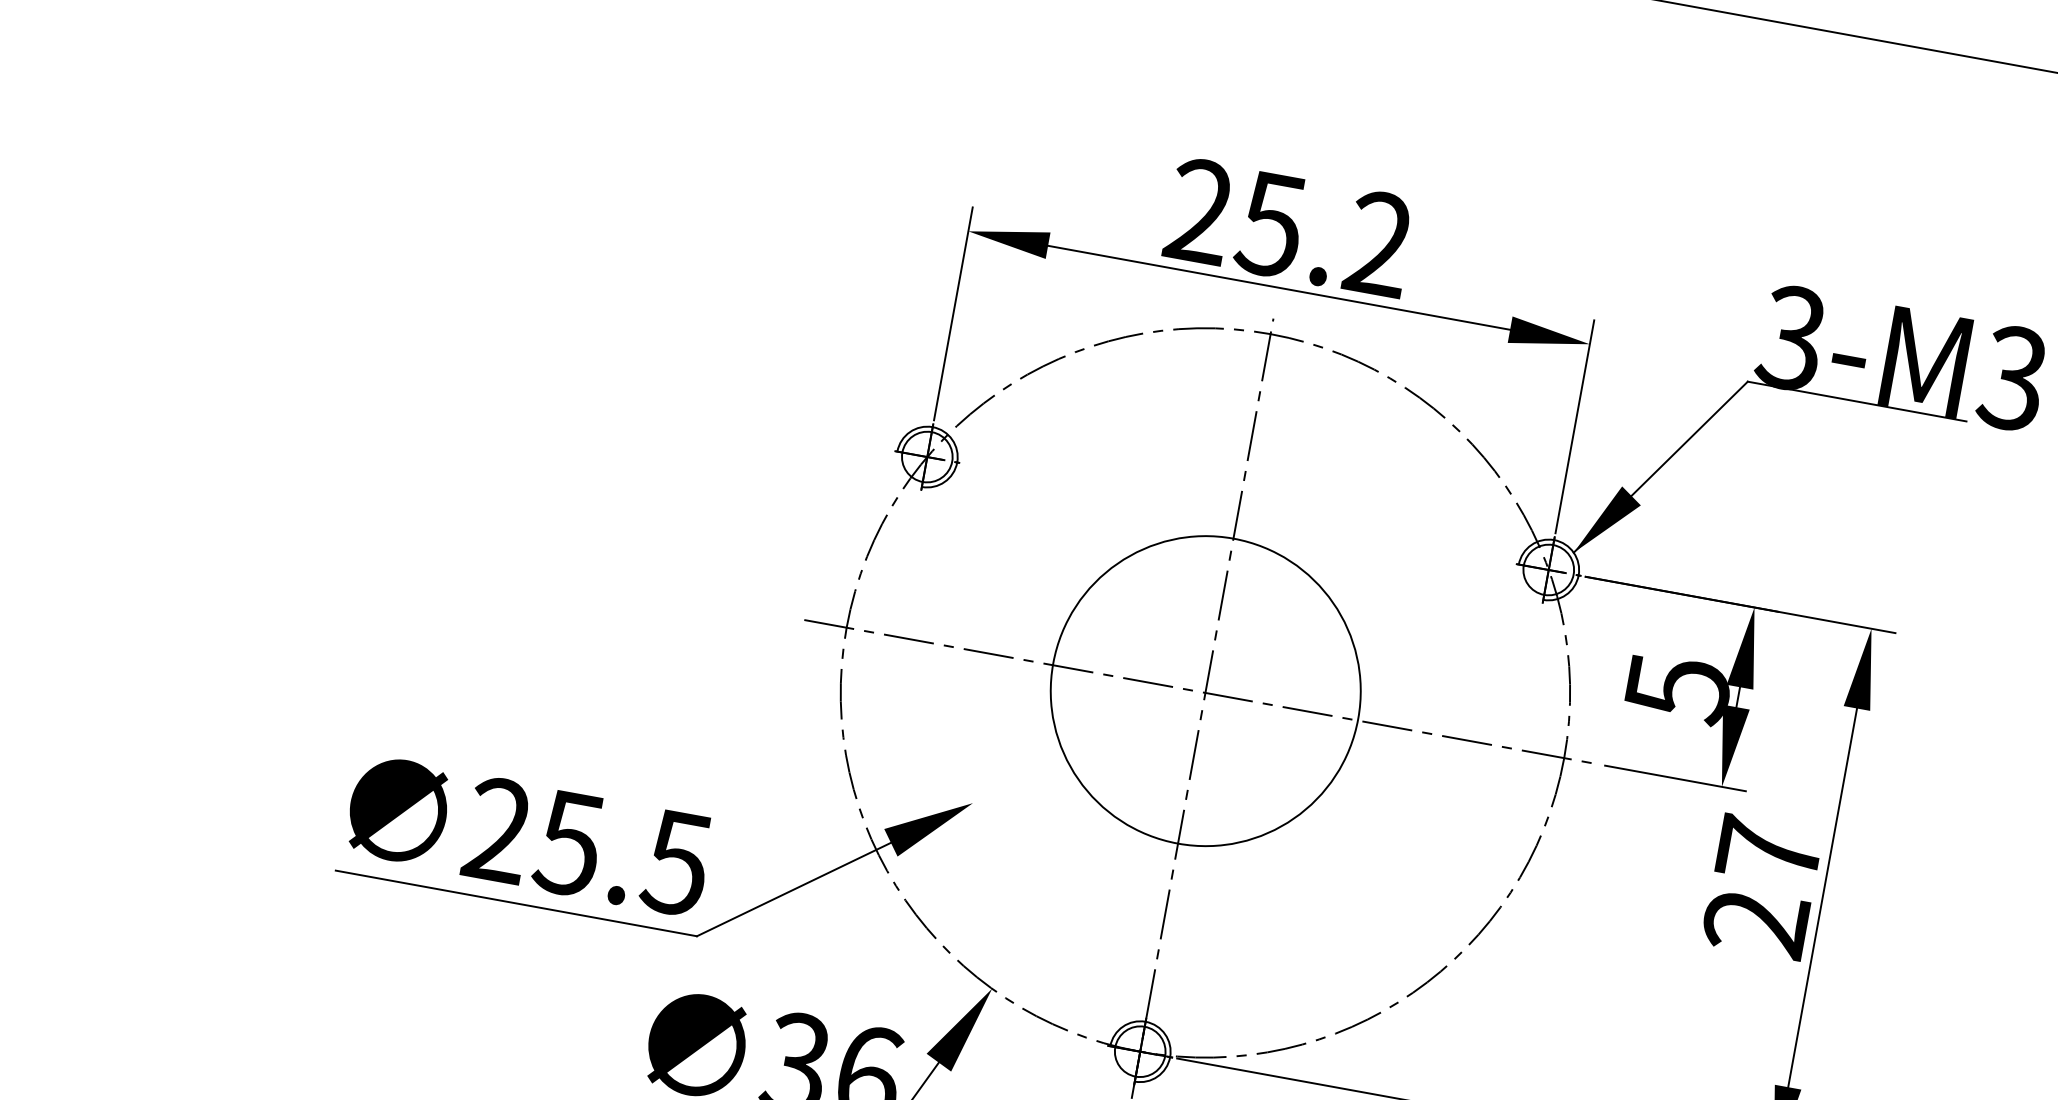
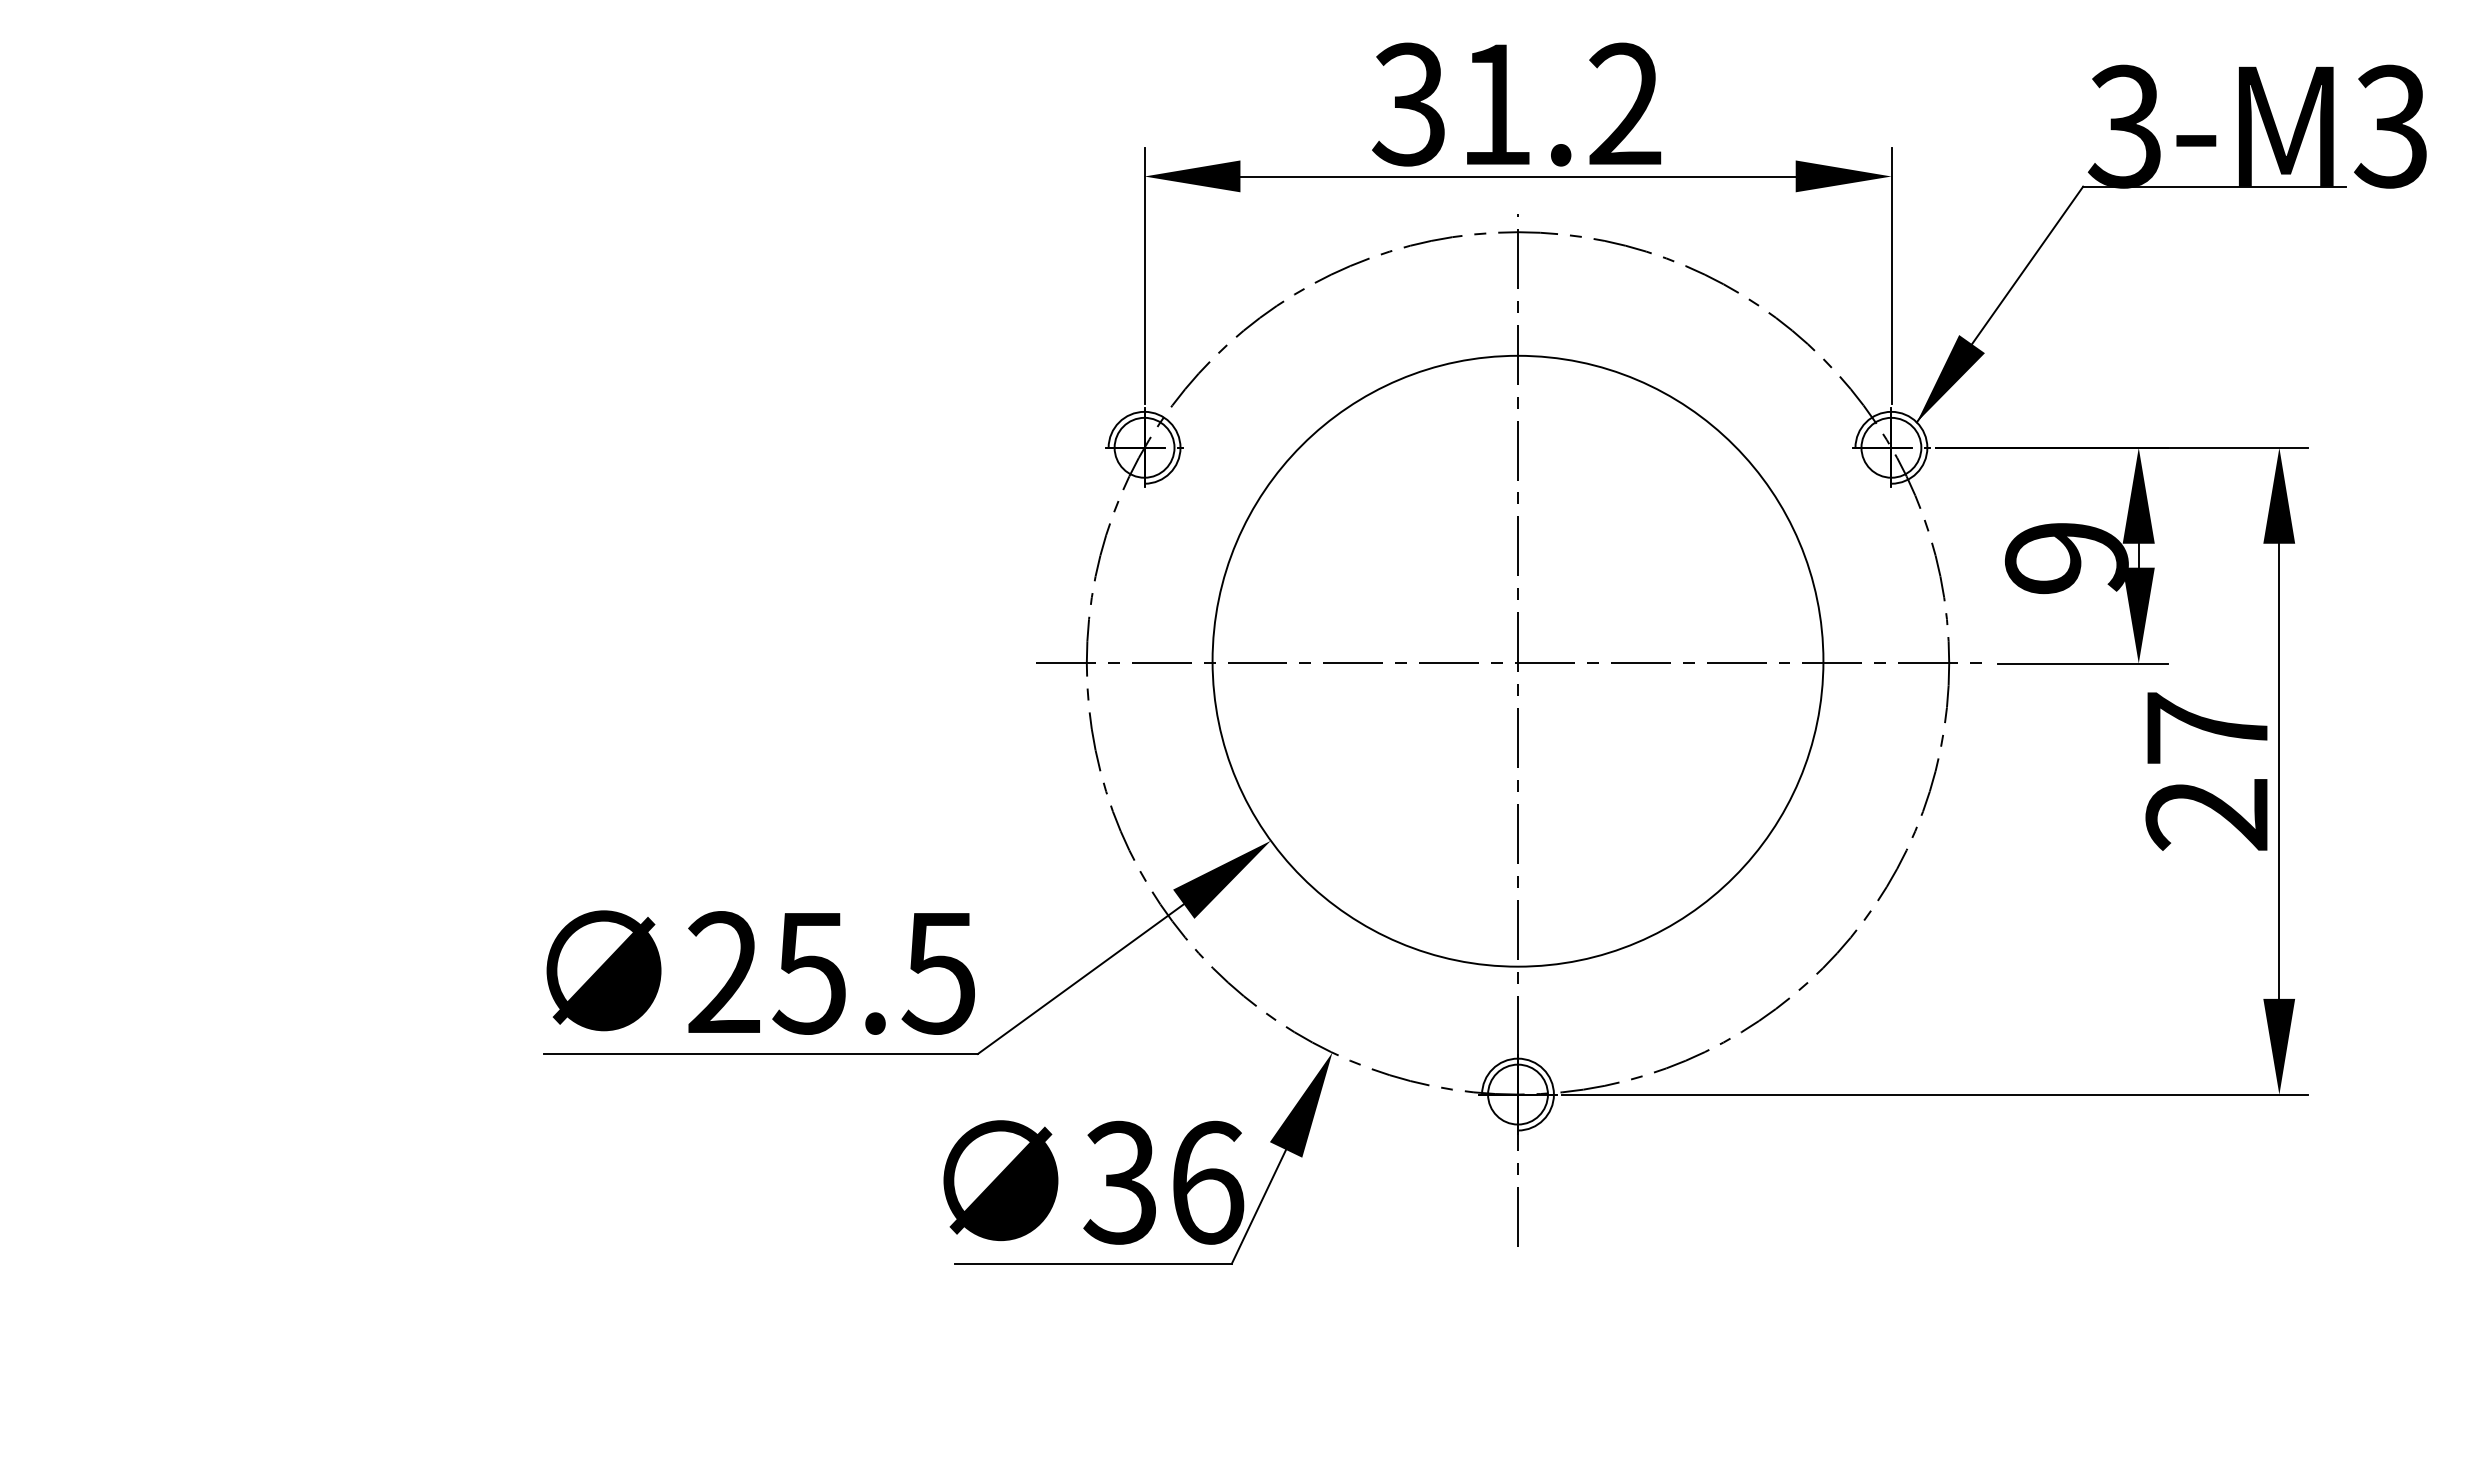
text: (1234, 217) -> (1451, 104), 25.2 -> 31.2
text: (1677, 689) -> (2066, 559), 5 -> 9
circle: (1205, 690) -> (1517, 660), size x1.67

